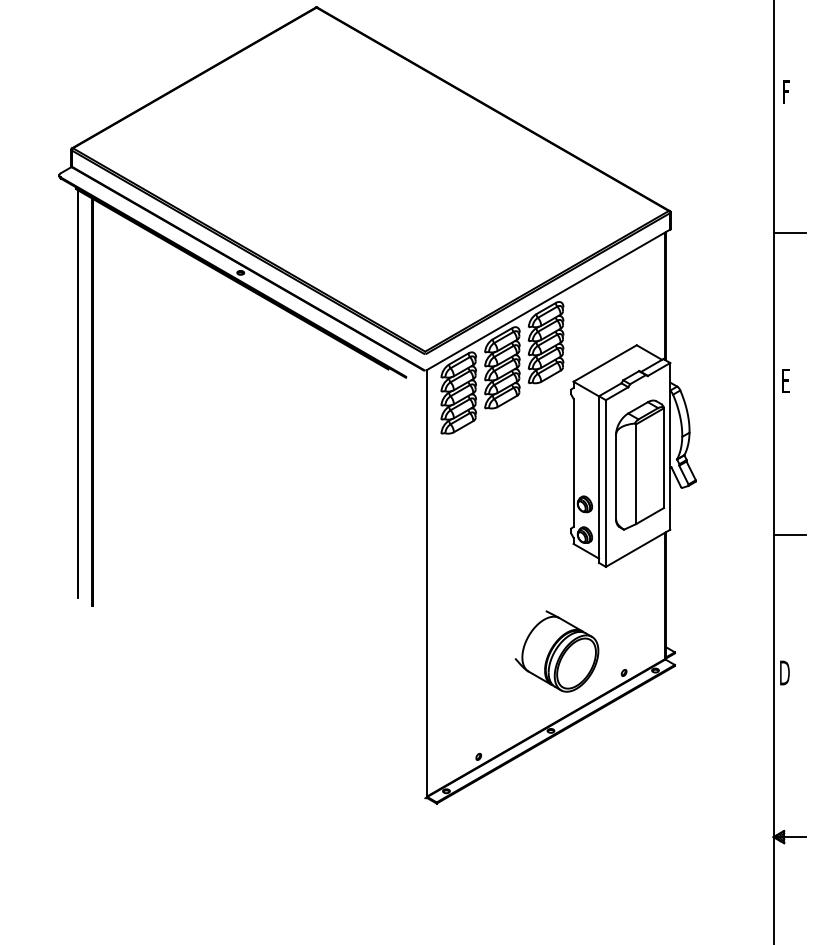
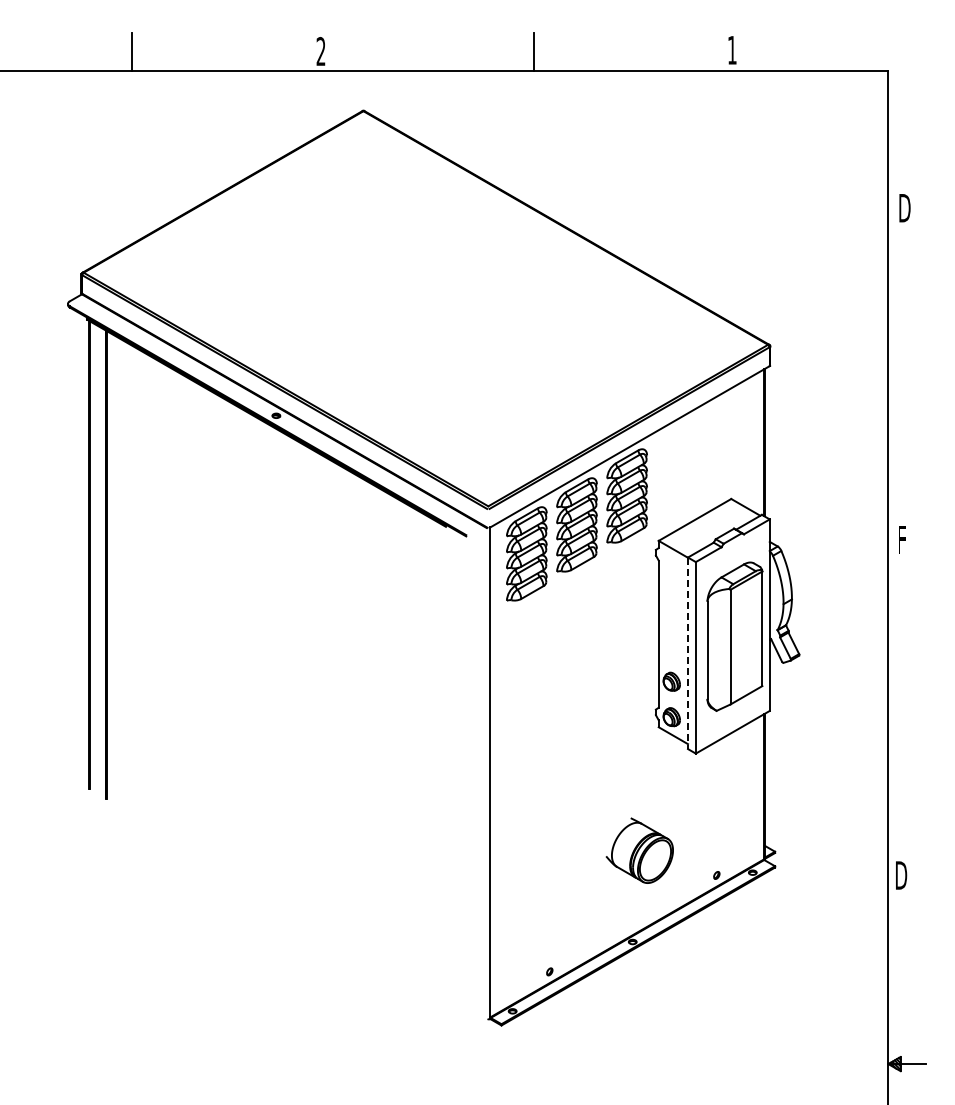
text: (787, 92) -> (904, 208), F -> D
line: (790, 233) -> (907, 370), removed
text: (786, 380) -> (903, 539), E -> F
line: (598, 479) -> (687, 653), solid -> dashed
line: (790, 535) -> (907, 717), removed
part: (556, 651) -> (639, 850), size x0.7

